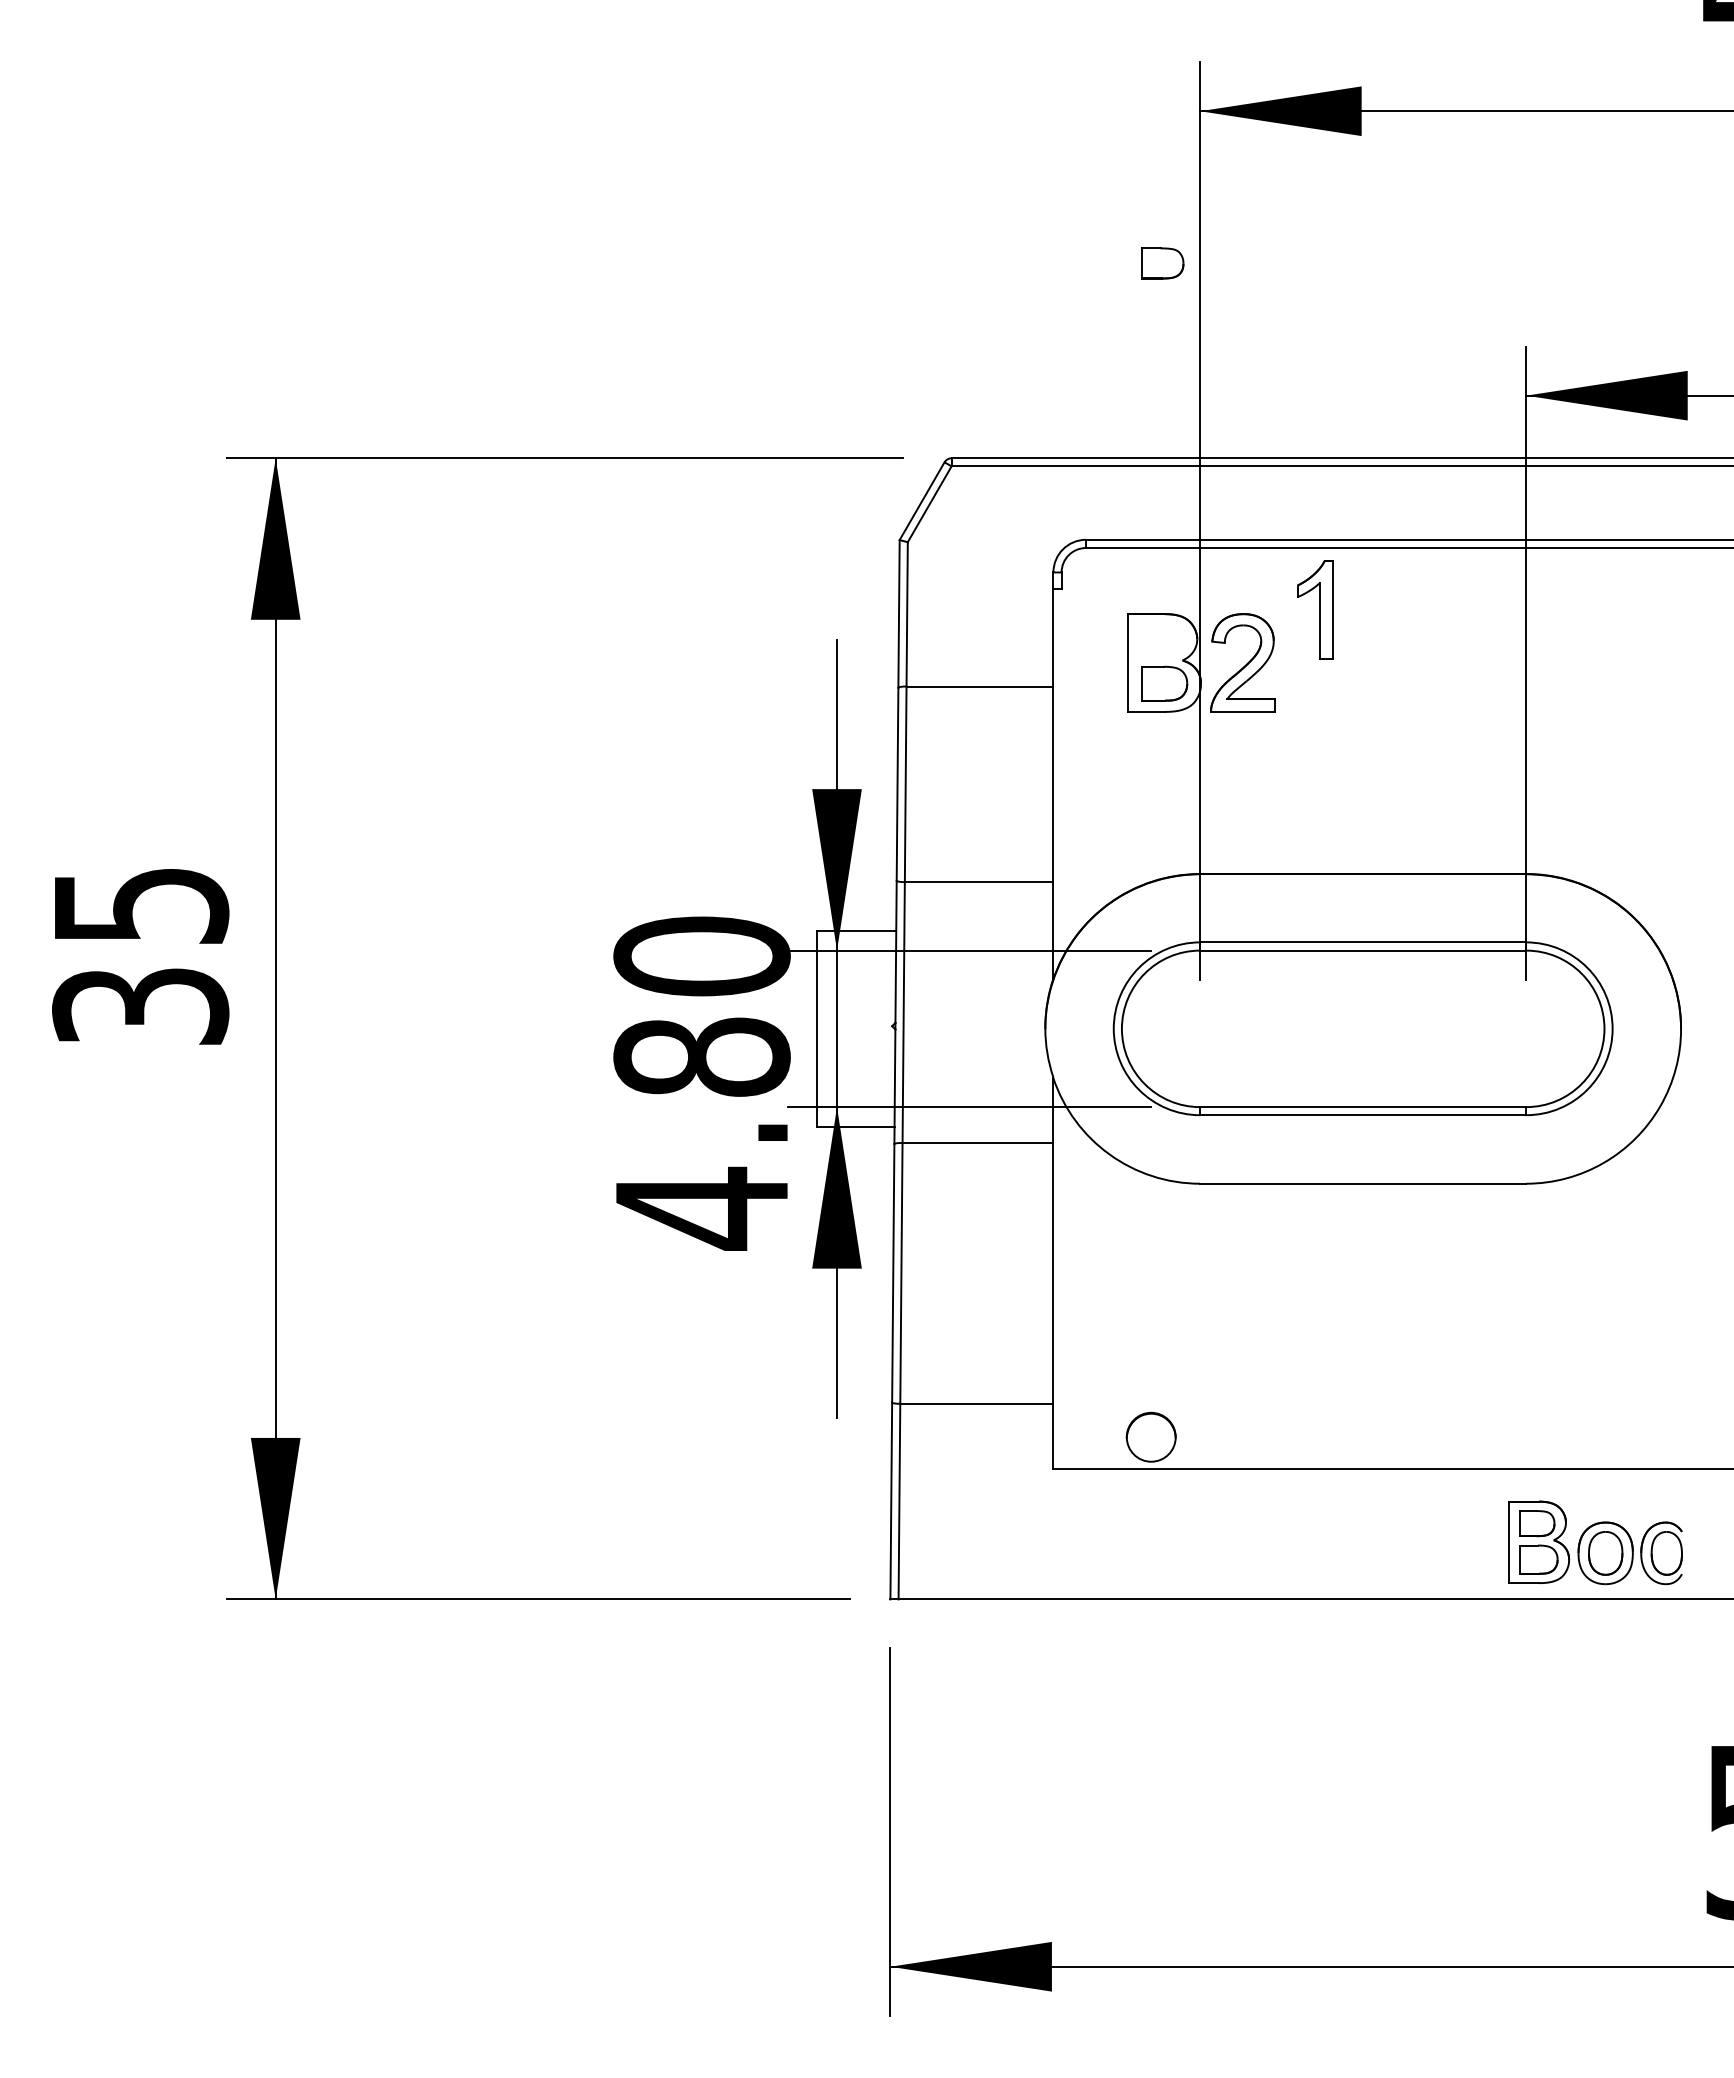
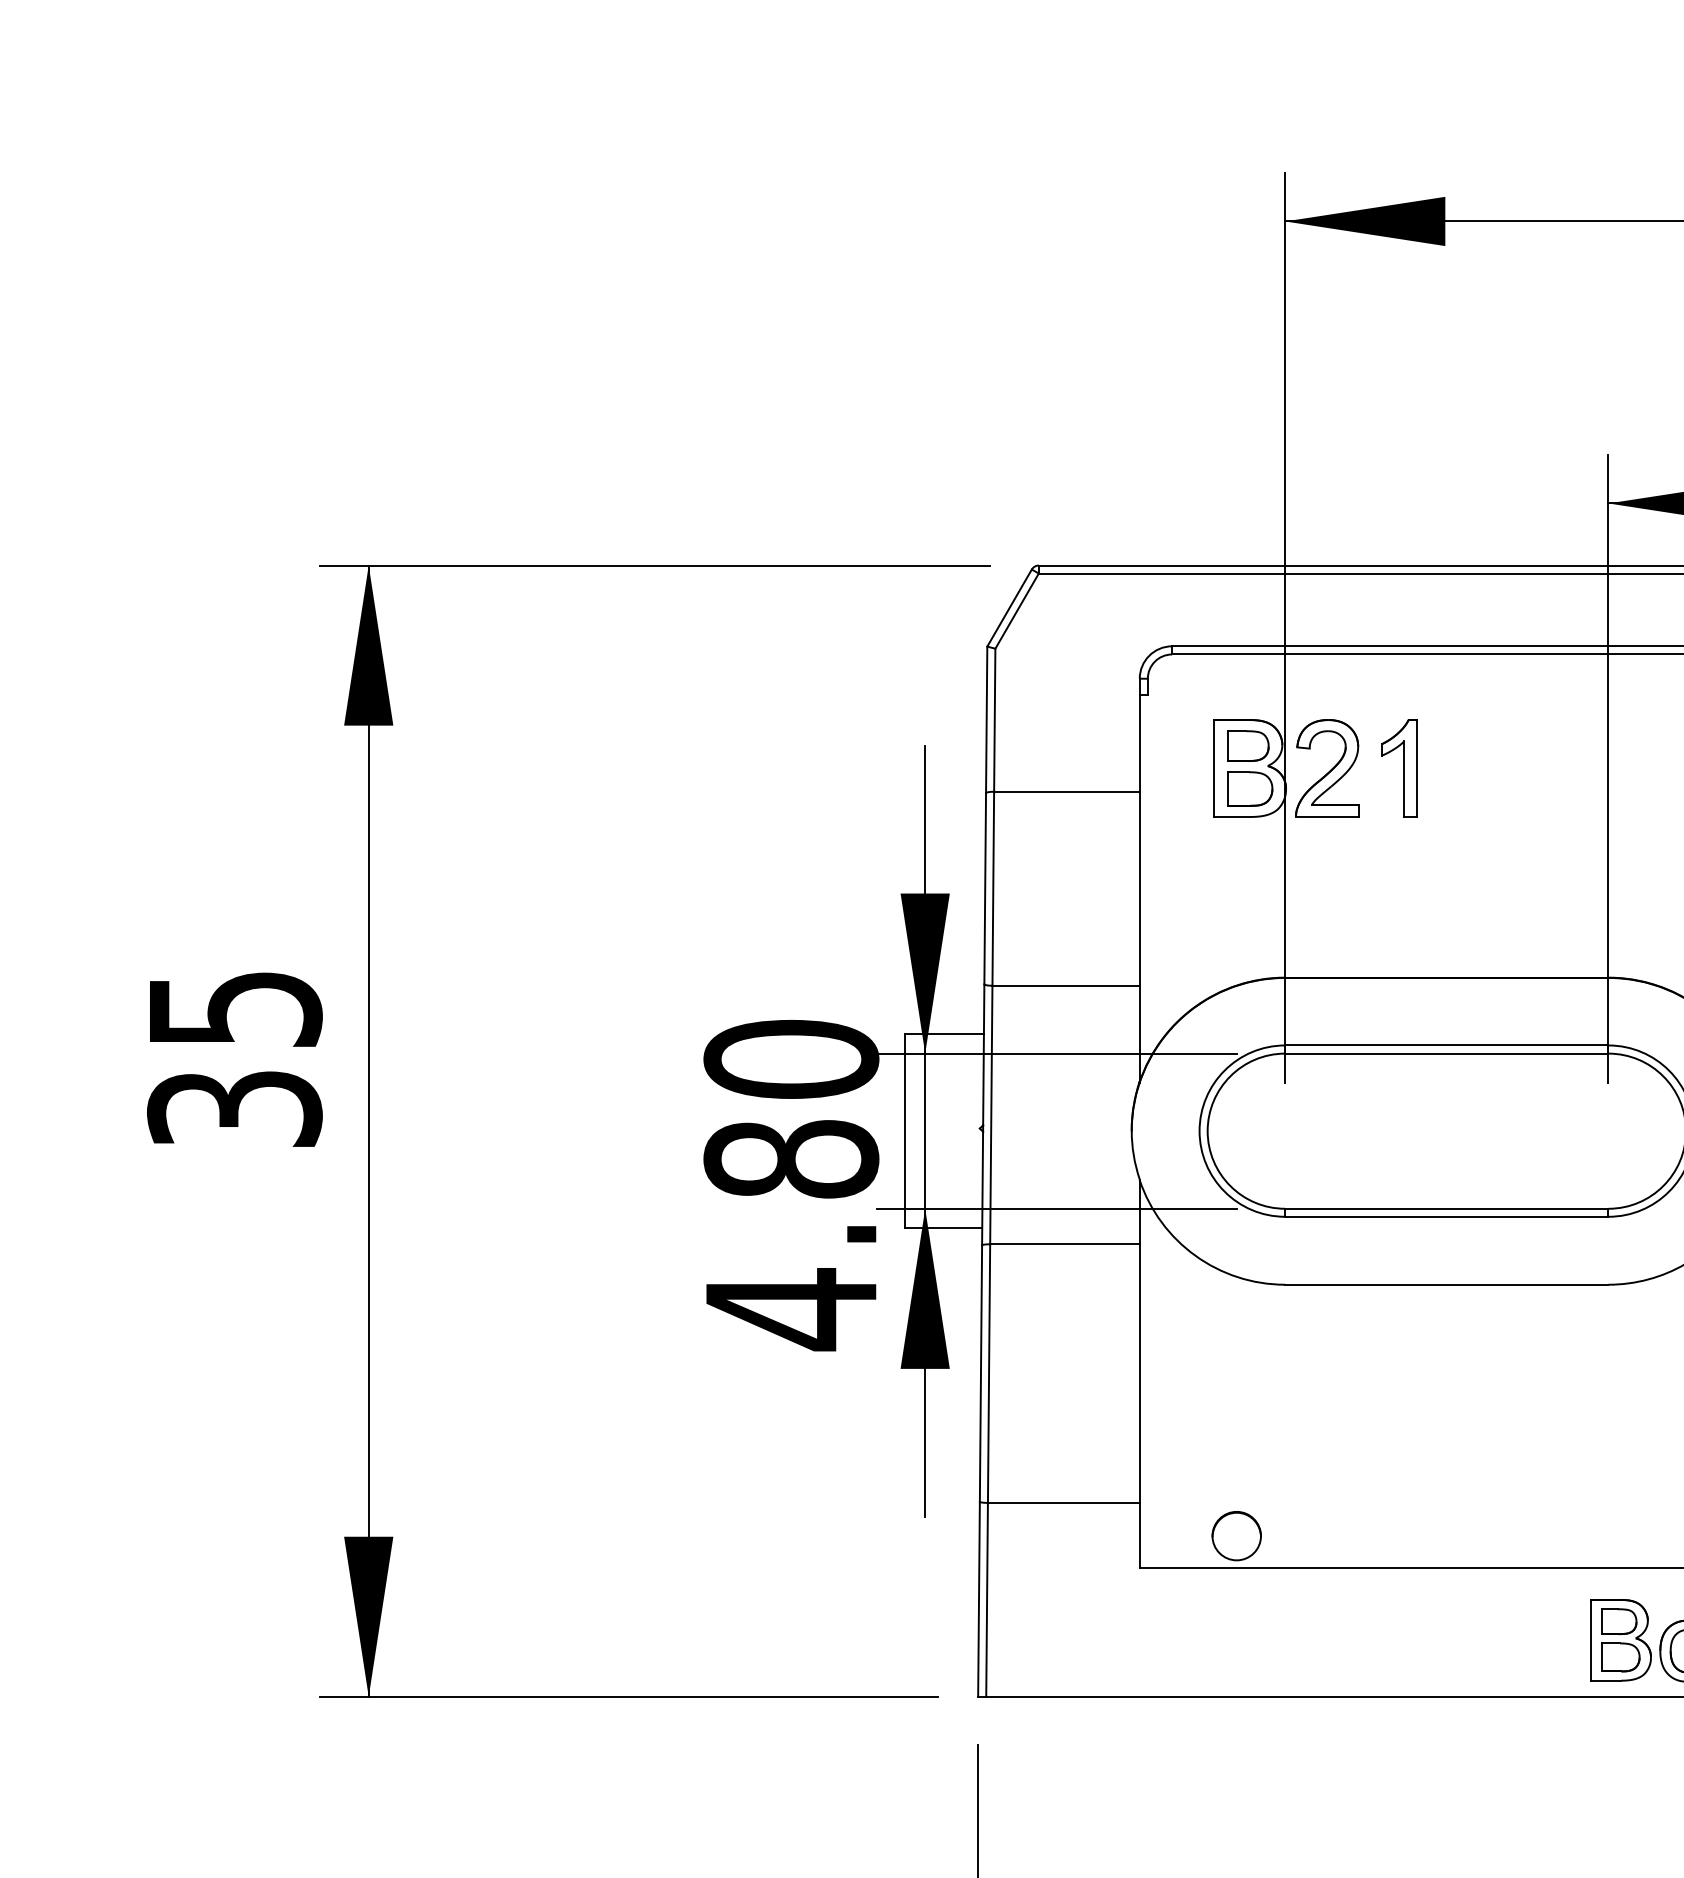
part: (1162, 263) -> (1247, 746), moved
part: (1315, 609) -> (1399, 767), moved

